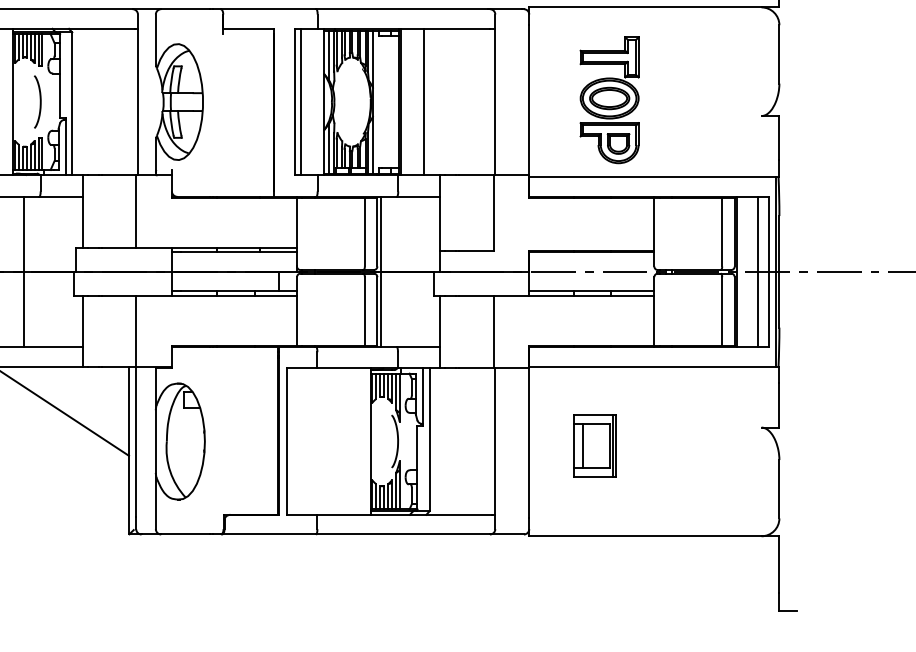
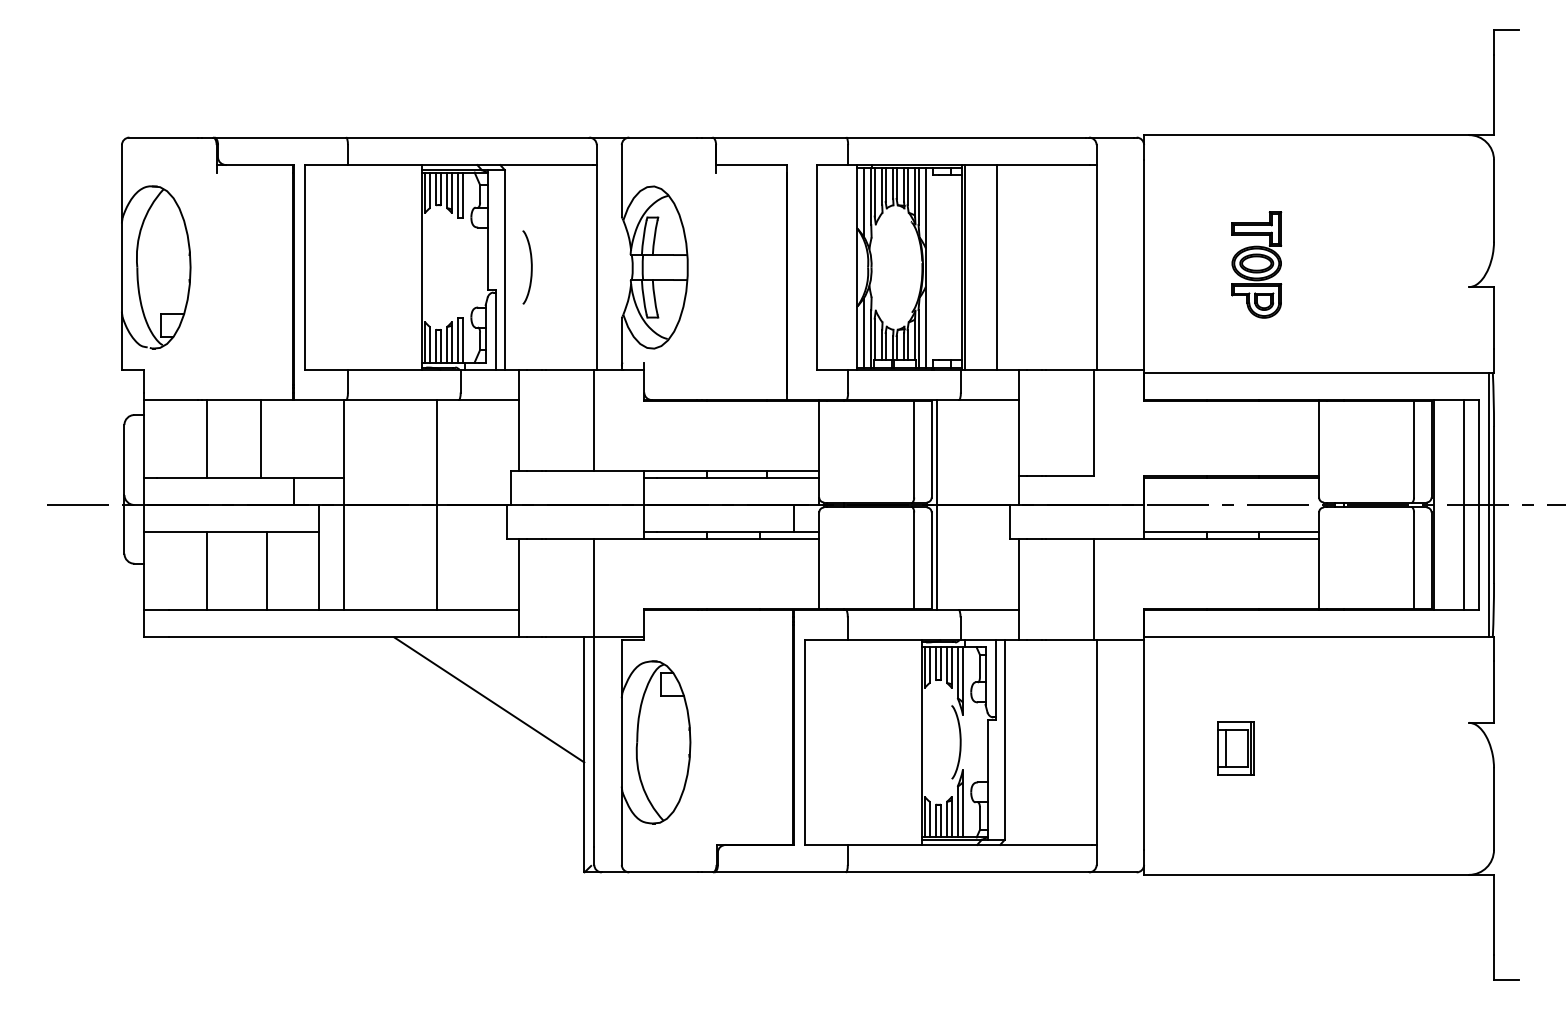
part: (609, 99) -> (1256, 264), size x0.6
curve: (39, 102) -> (530, 268), moved
line: (300, 102) -> (824, 267), removed
part: (594, 445) -> (1235, 748), size x0.6

